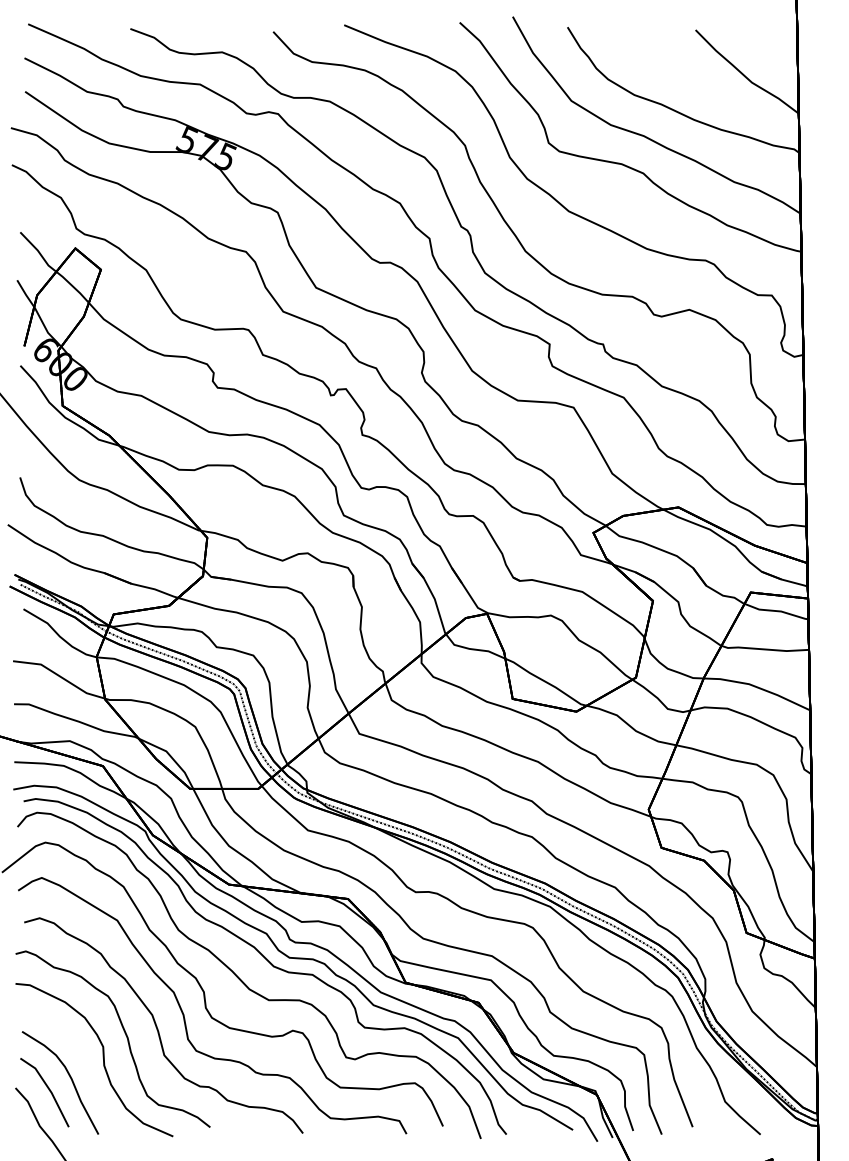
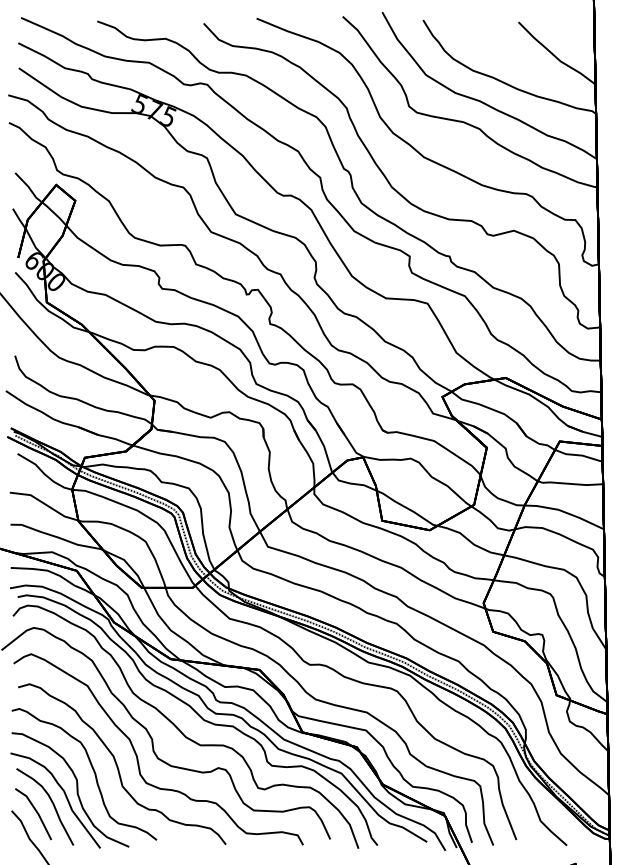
part: (87, 1068) -> (65, 796), added

